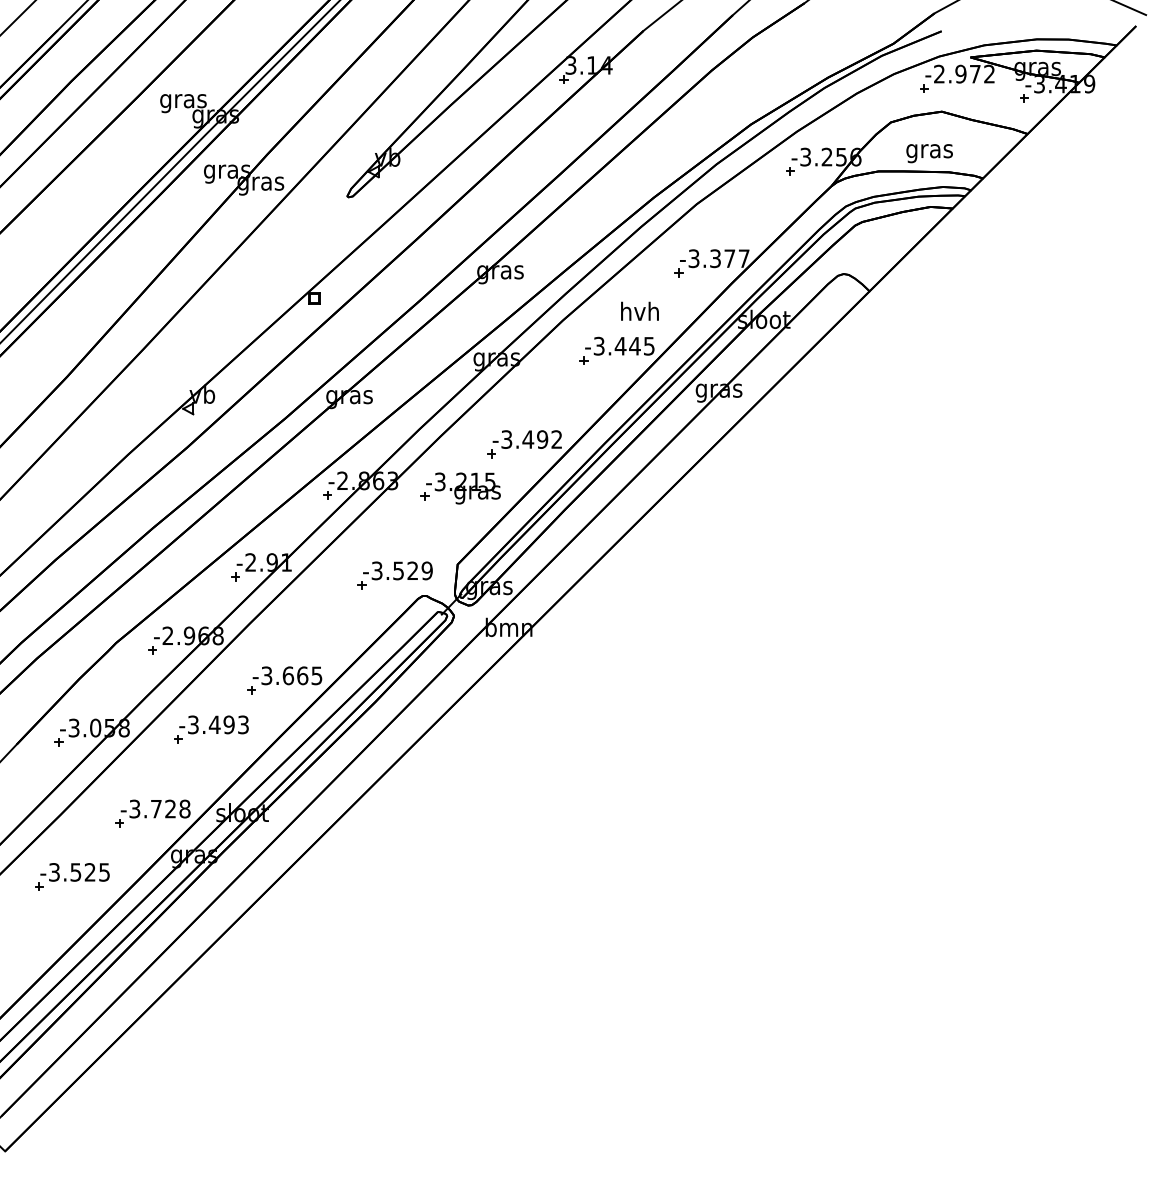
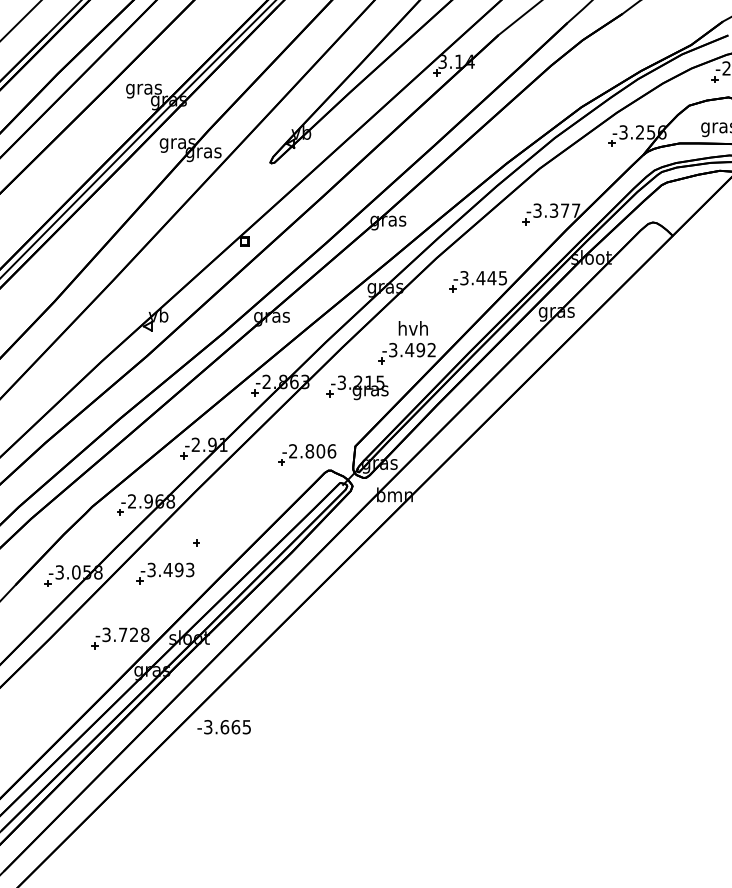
text: (639, 310) -> (413, 327), moved
text: (401, 570) -> (312, 451), -3.529 -> -2.806
text: (287, 675) -> (224, 726), moved
part: (72, 876) -> (58, 686), removed

